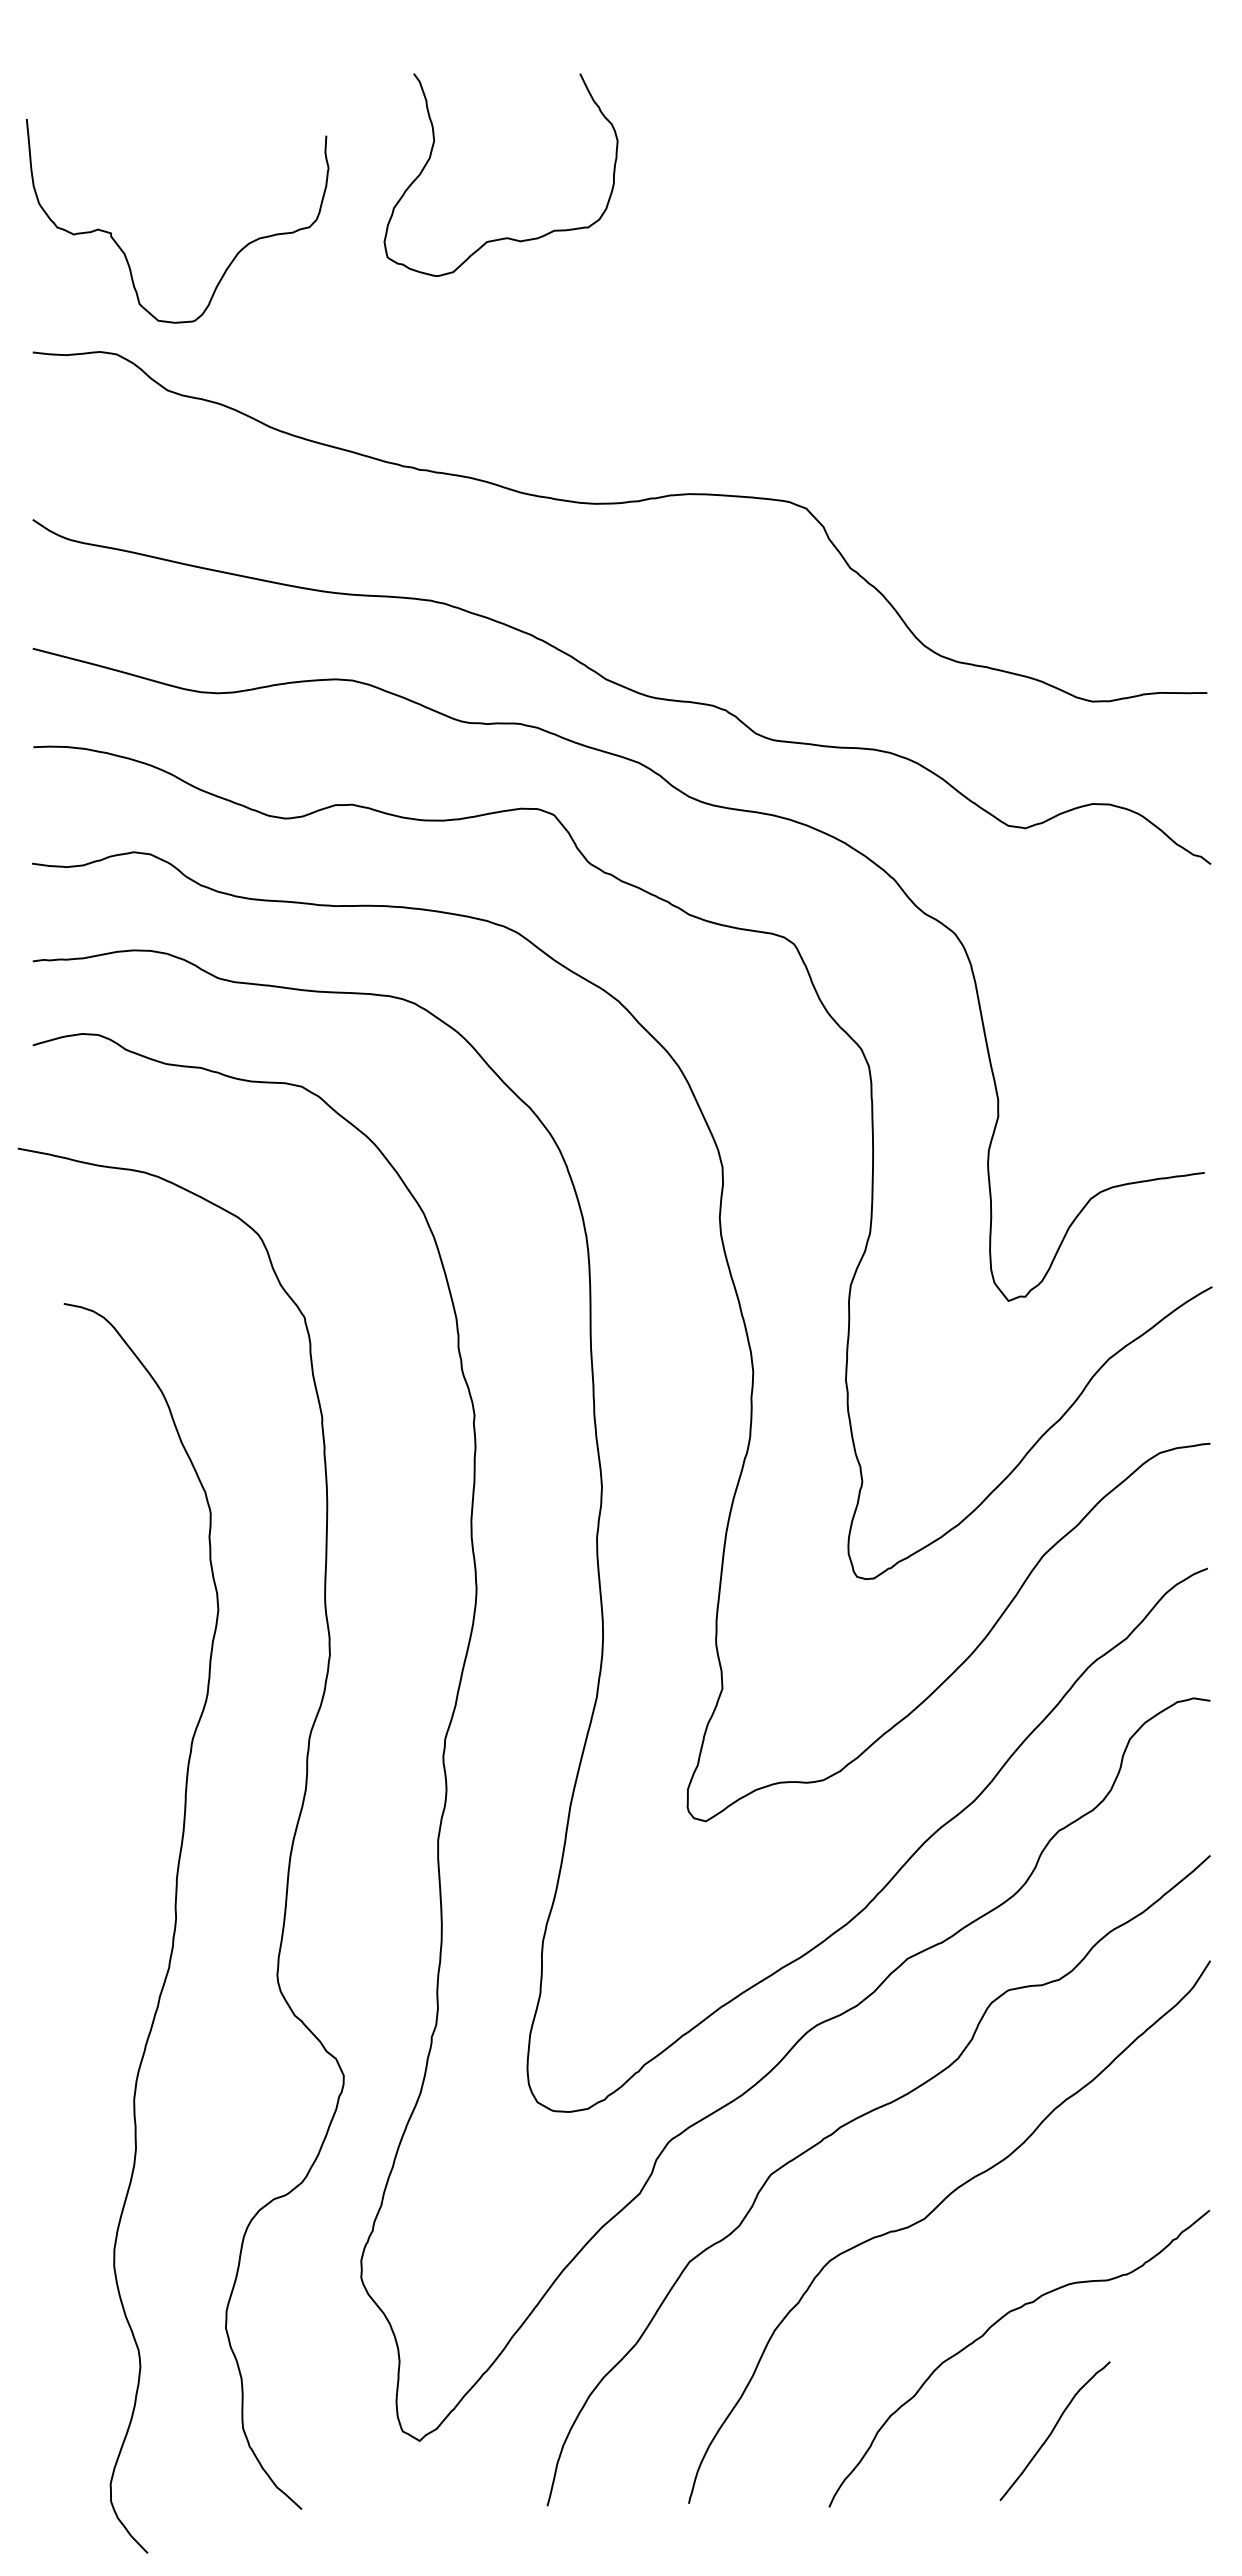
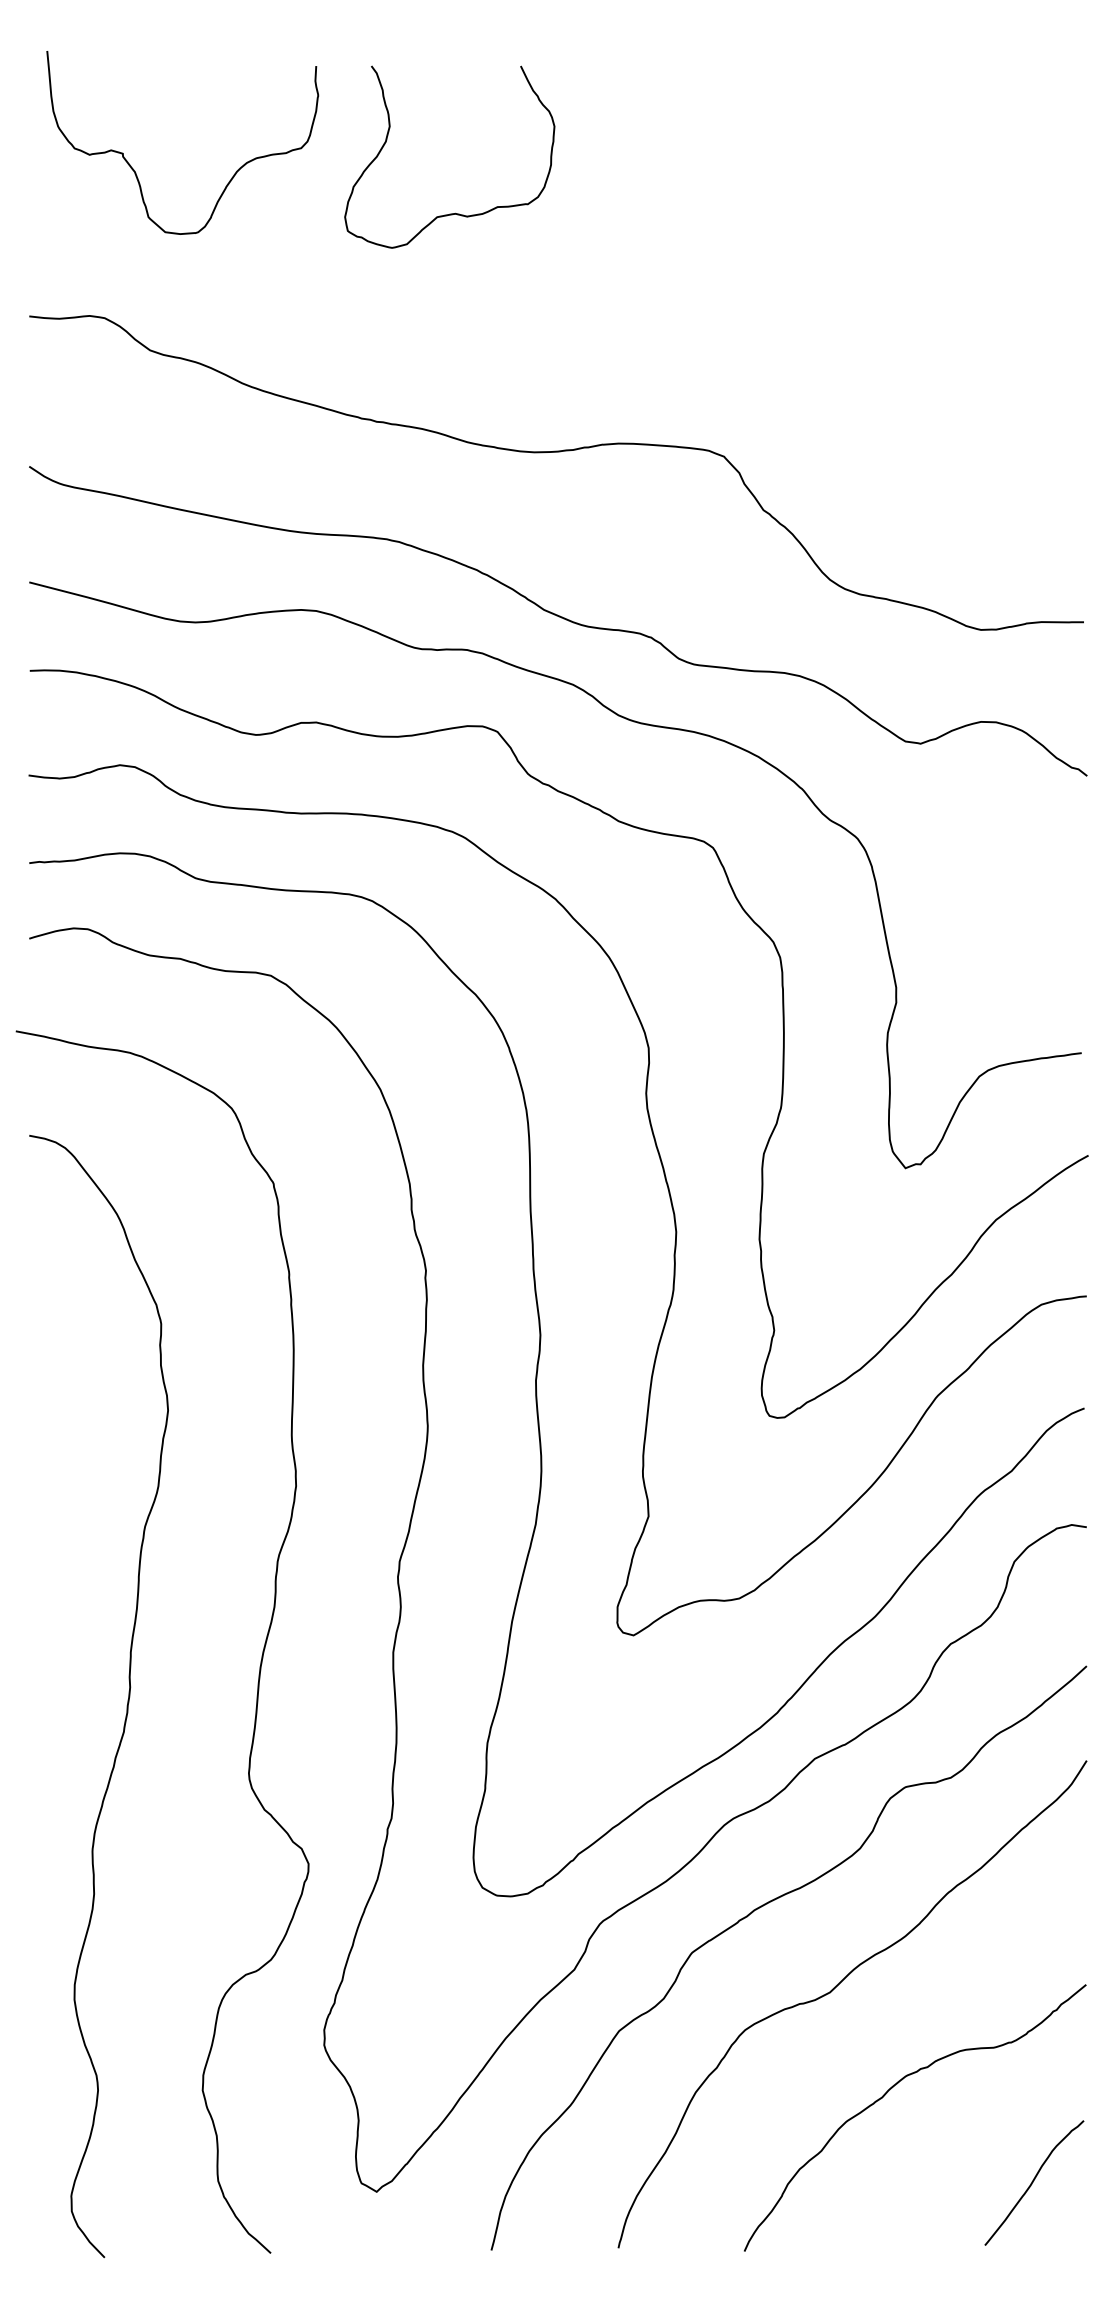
curve: (125, 253) -> (135, 171), moved
curve: (172, 1936) -> (126, 1703), moved
curve: (1054, 2429) -> (1033, 2181), moved

